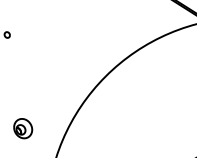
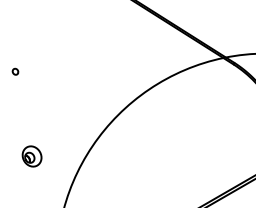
part: (22, 128) -> (31, 156), moved

